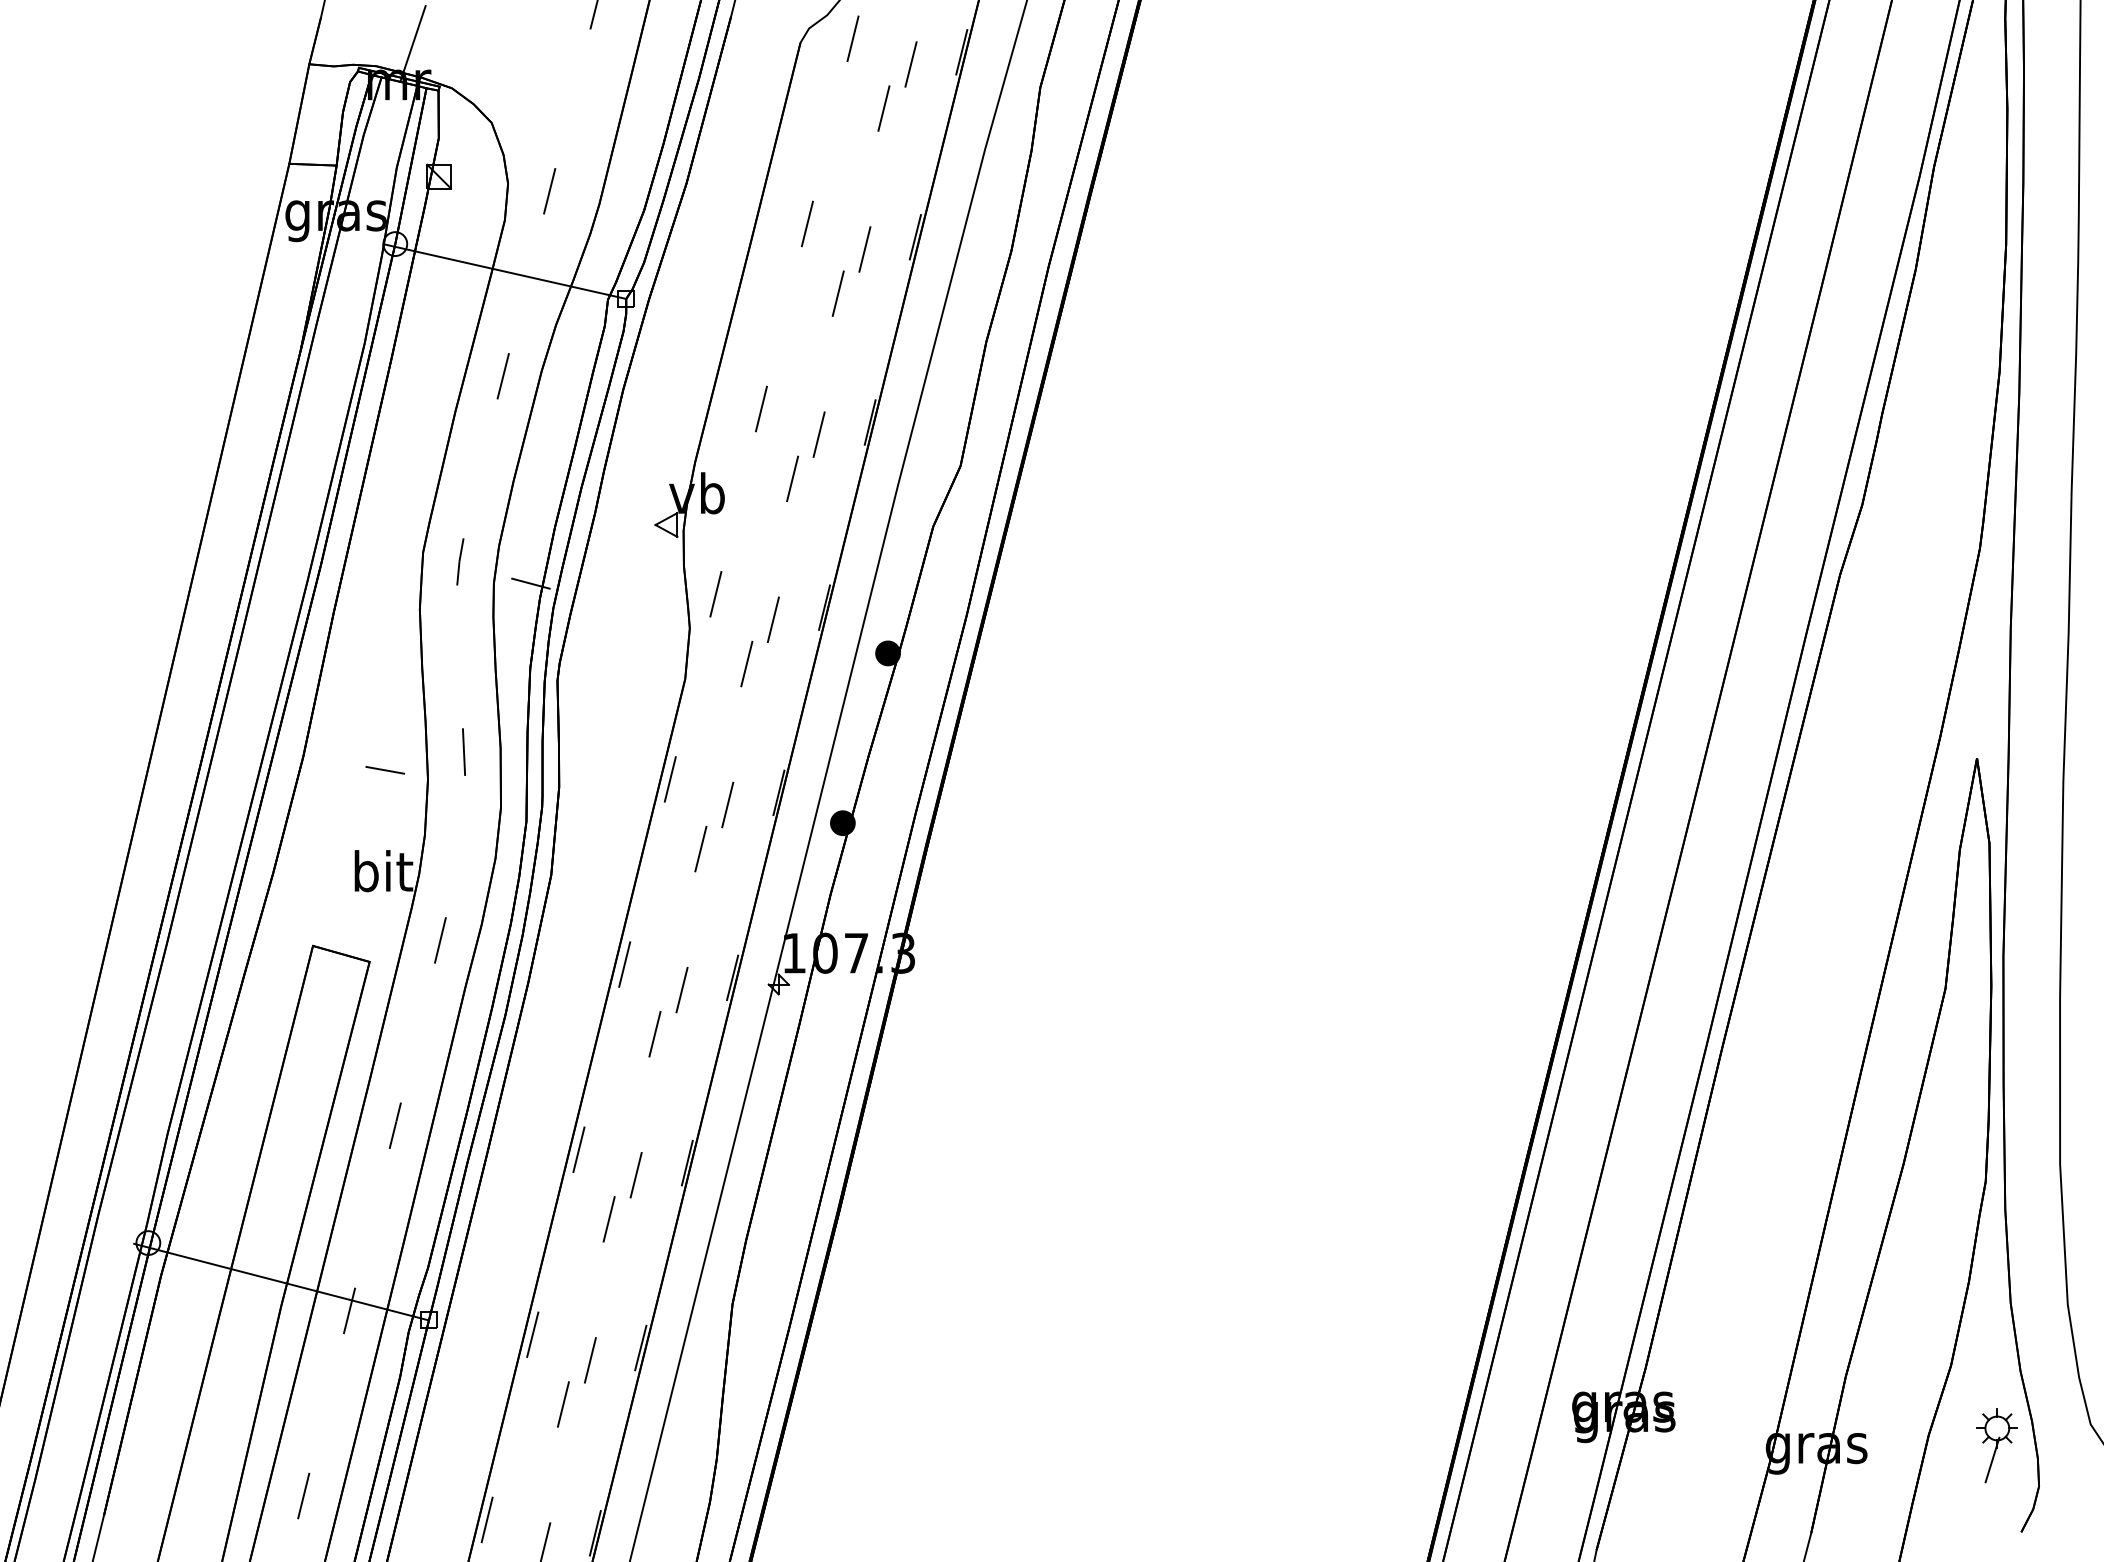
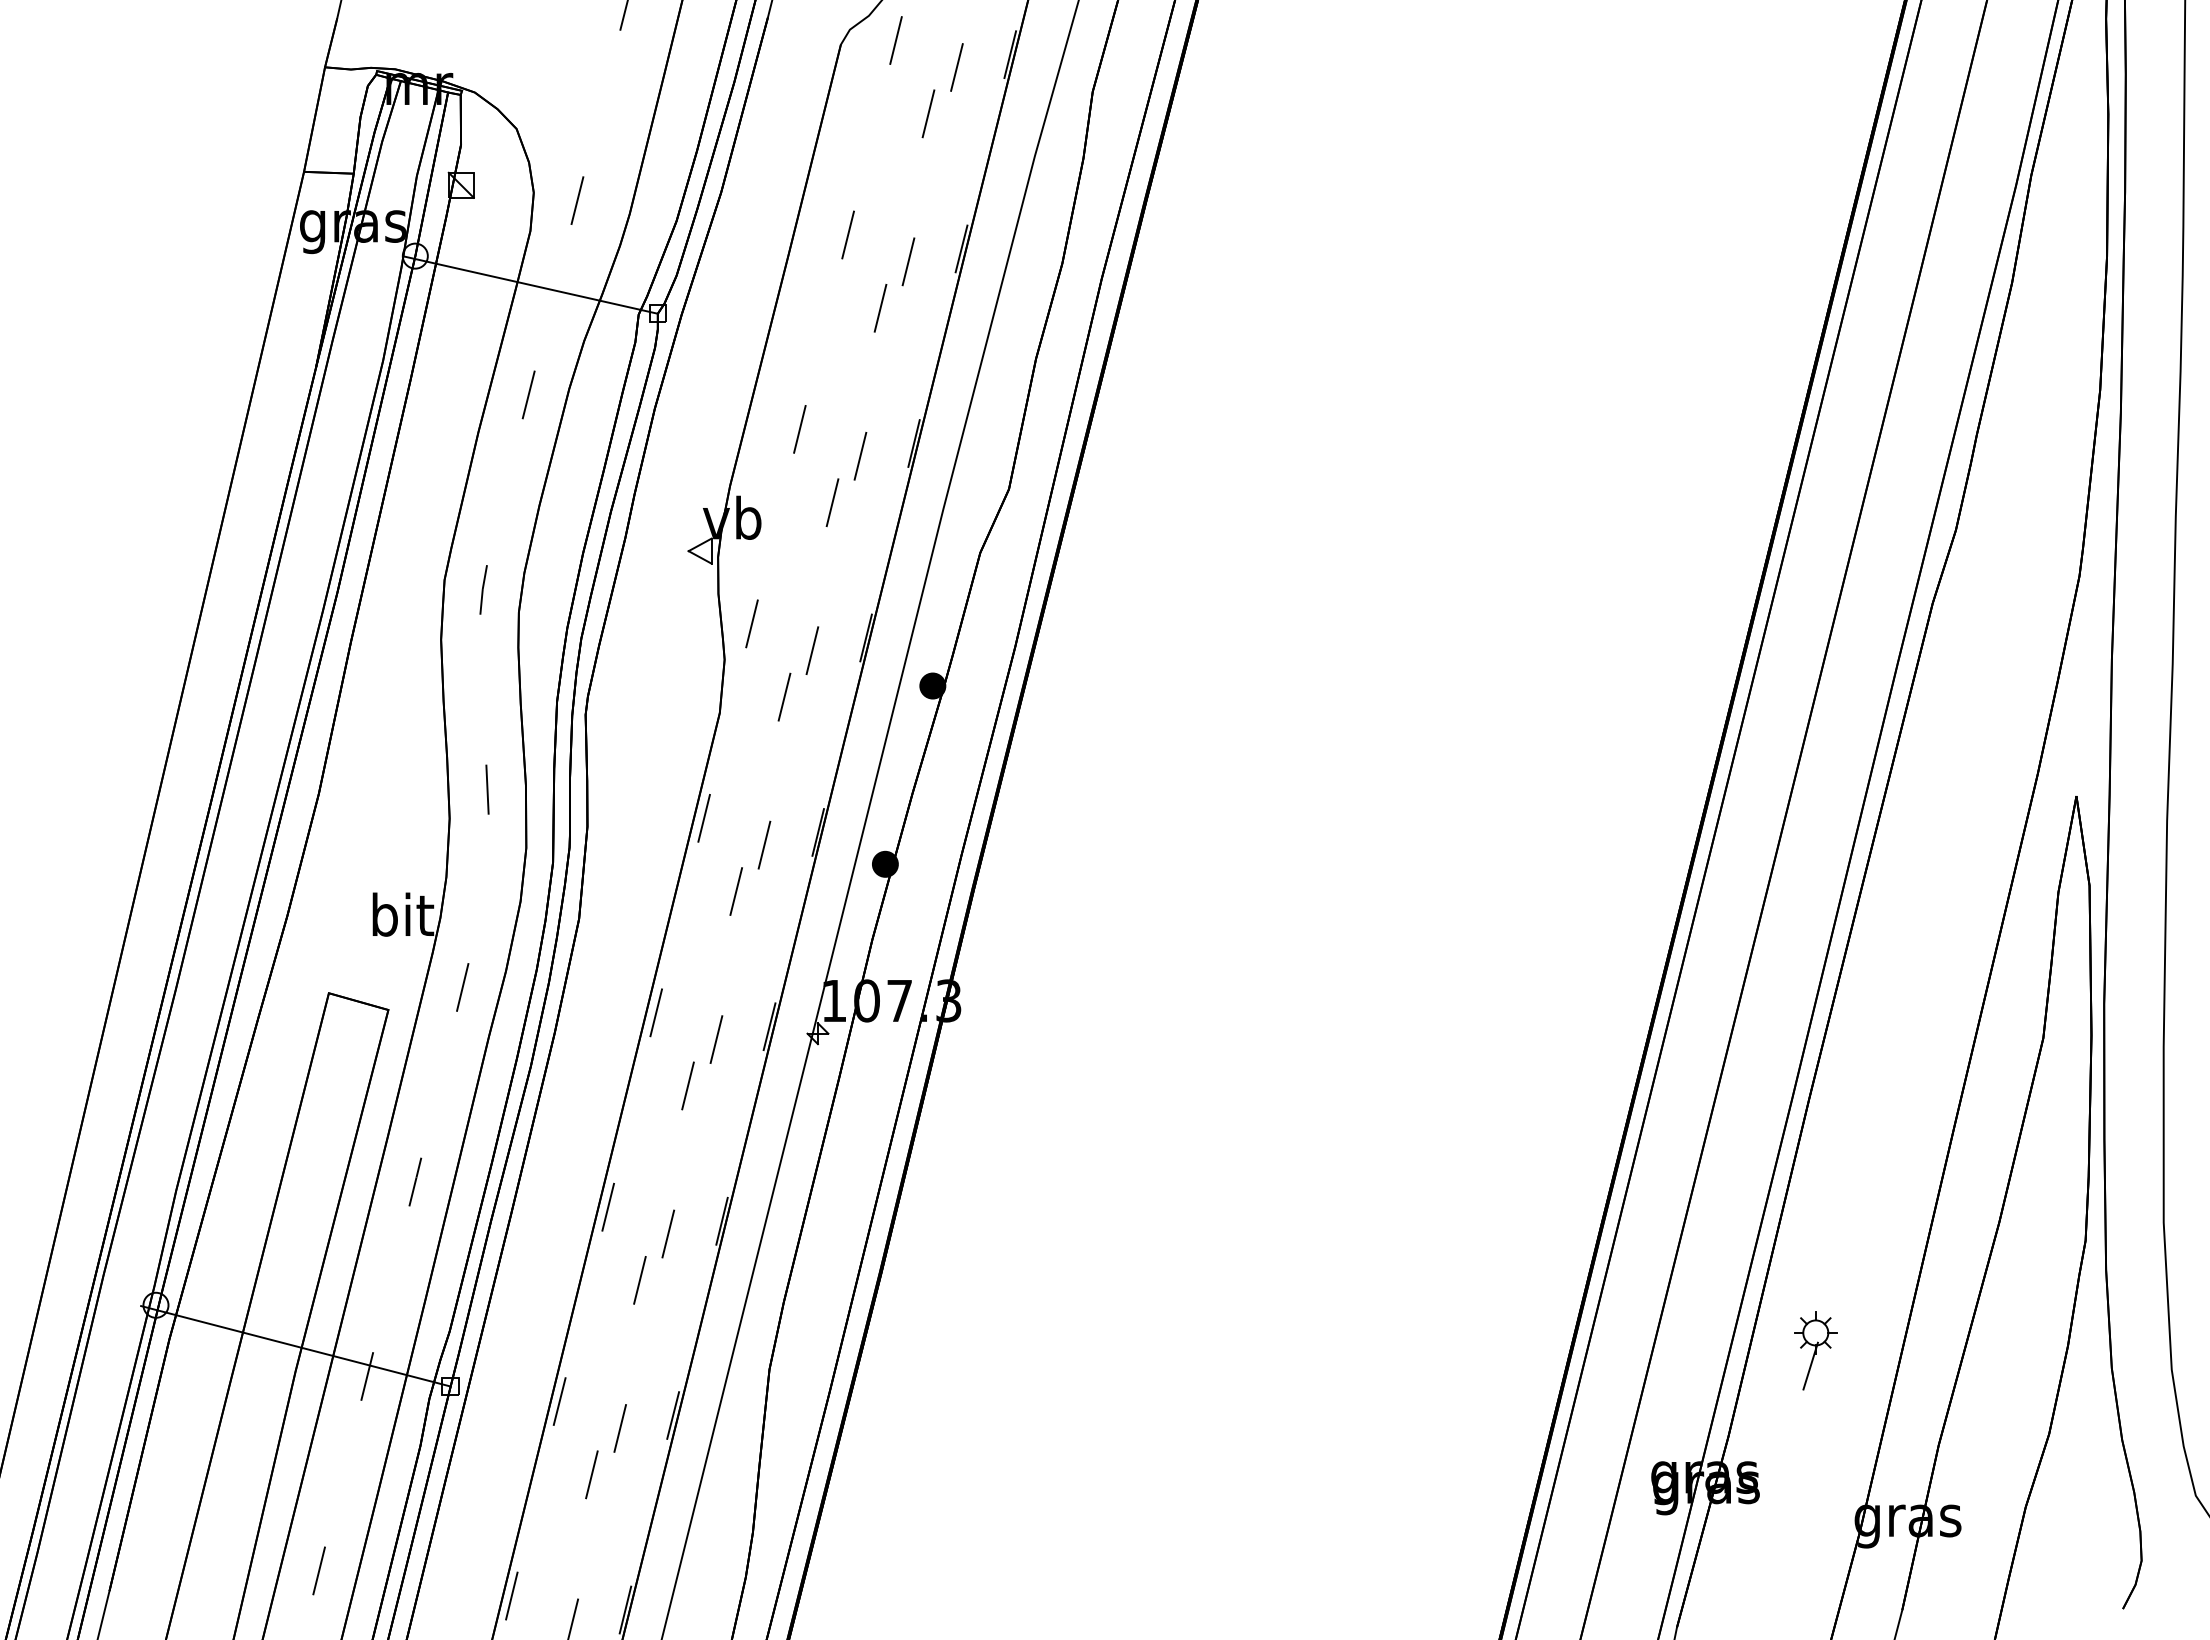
line: (412, 43) -> (433, 45), removed
line: (530, 583) -> (557, 612), removed
line: (384, 770) -> (404, 808), removed
part: (1997, 1445) -> (1815, 1350), moved

